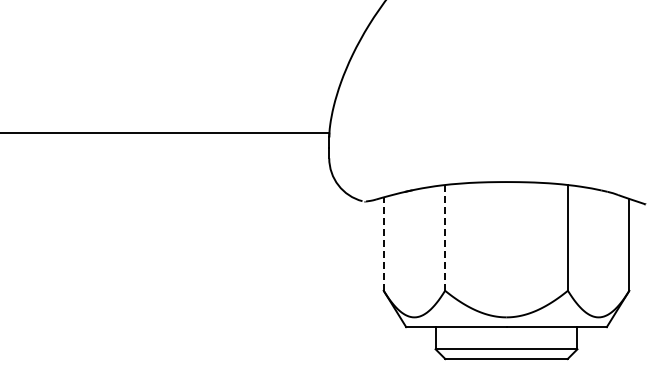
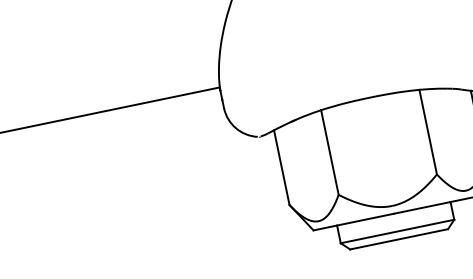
line: (445, 237) -> (330, 152), dashed -> solid
line: (383, 244) -> (281, 168), dashed -> solid

